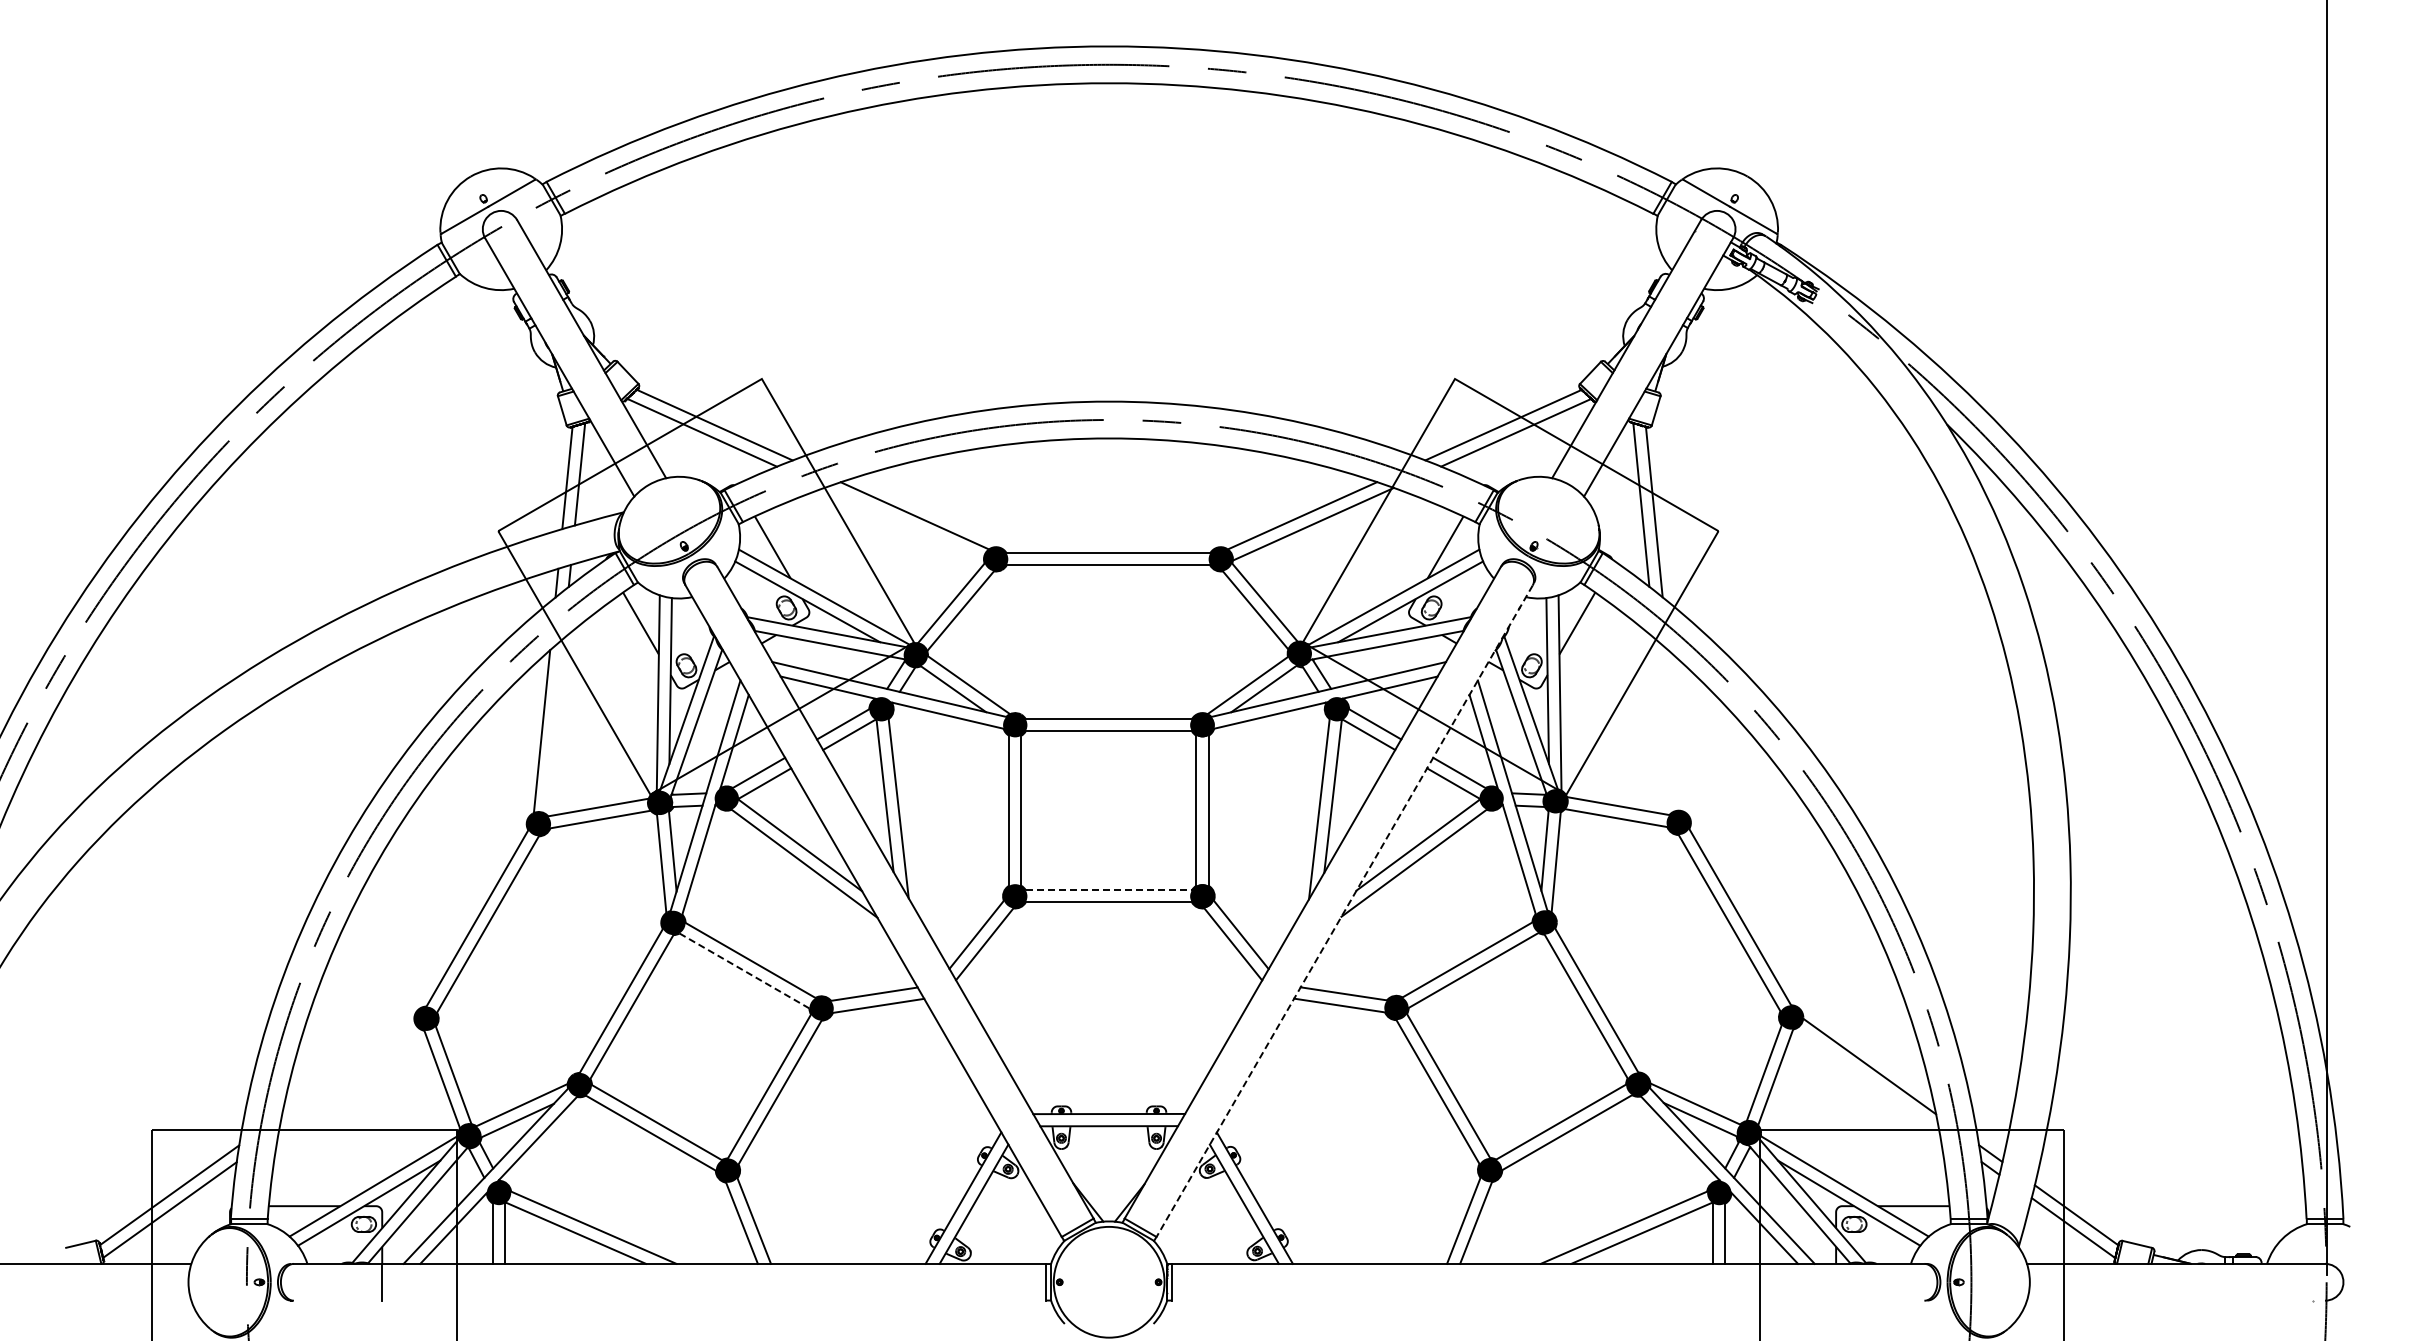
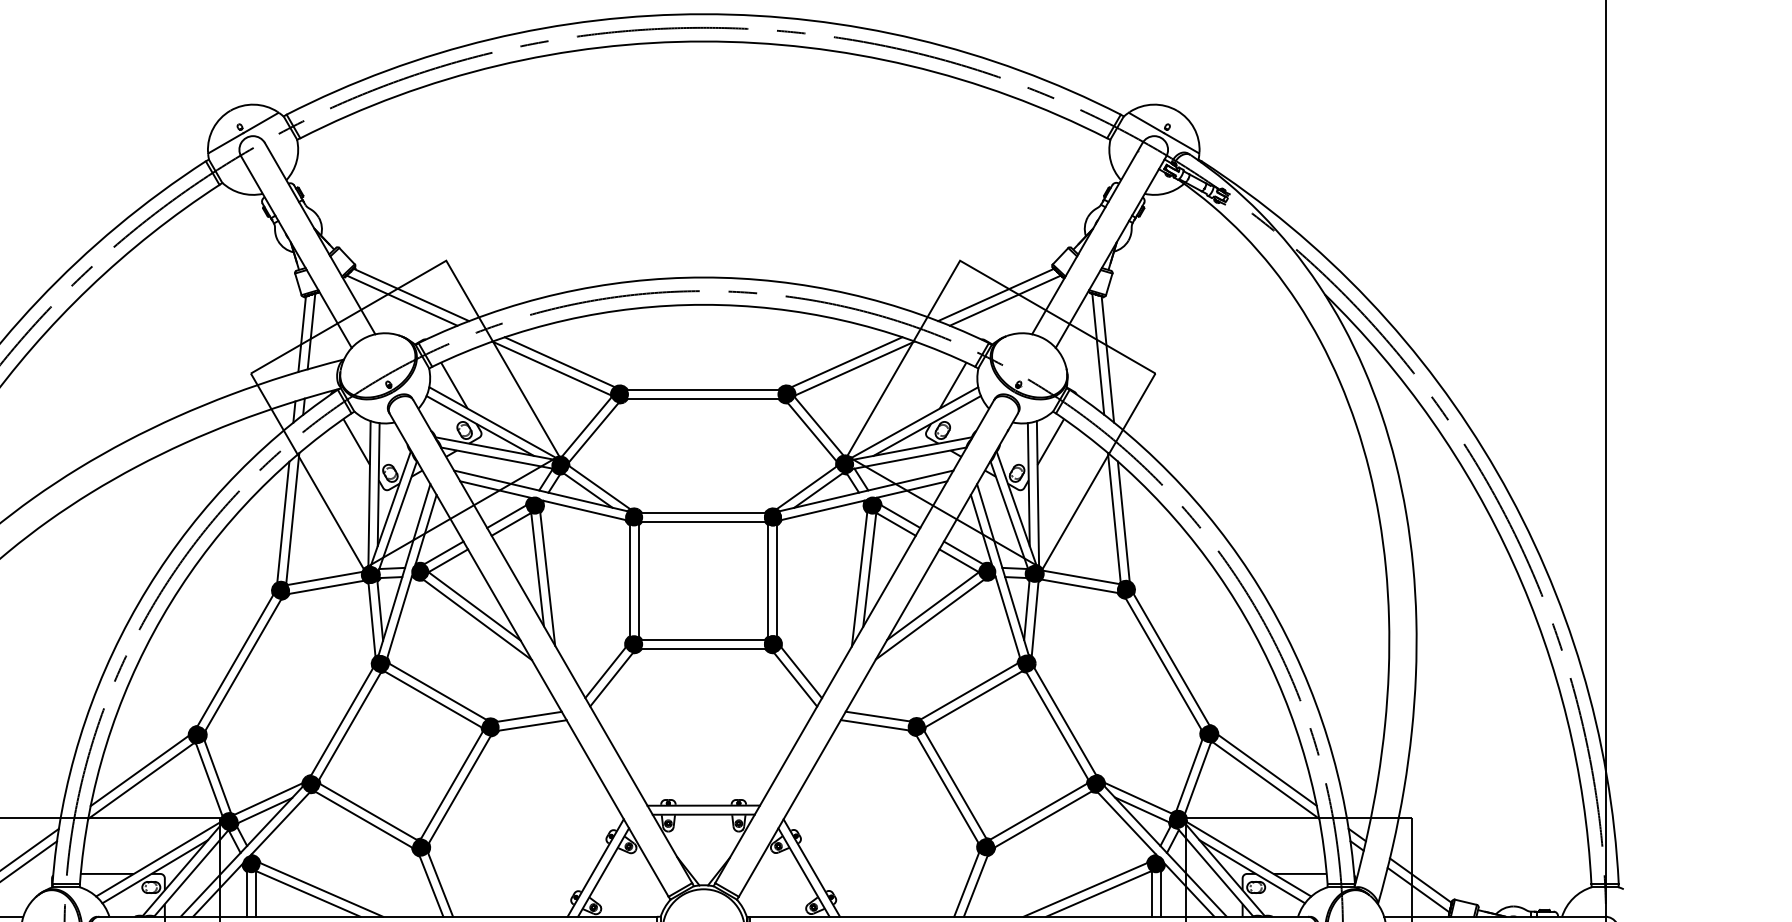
line: (904, 524) -> (552, 368), added
line: (1662, 725) -> (1113, 517), added
line: (554, 726) -> (292, 518), added
line: (1675, 730) -> (1123, 521), added
line: (1109, 890) -> (703, 639), dashed -> solid
line: (1344, 911) -> (878, 655), dashed -> solid
line: (744, 970) -> (433, 699), dashed -> solid
line: (348, 1066) -> (139, 770), added
line: (1867, 1079) -> (1265, 780), added
line: (349, 1080) -> (140, 780), added

